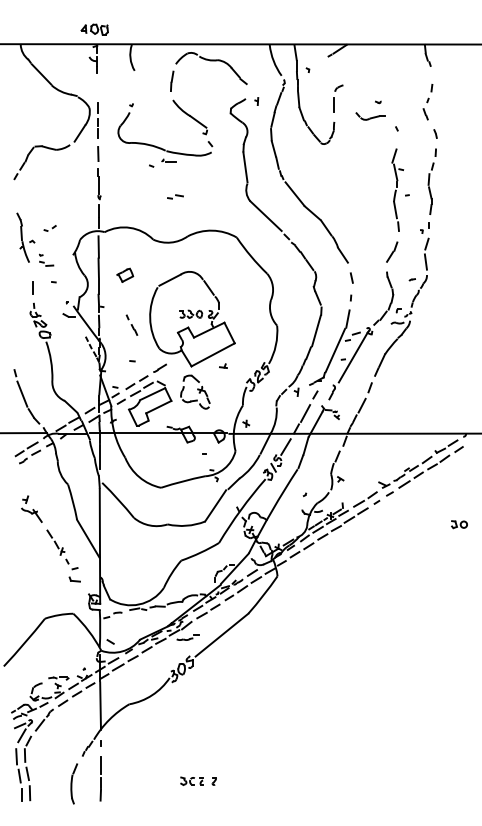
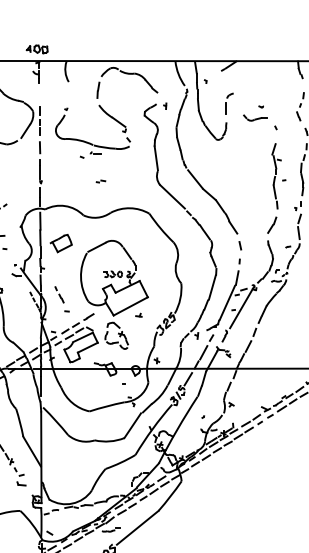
part: (175, 196) -> (101, 181), size x0.71
part: (124, 275) -> (60, 243), size x1.67
part: (131, 324) -> (59, 294), moved

